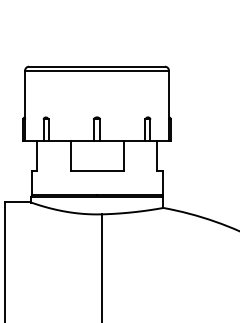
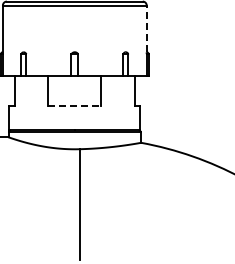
line: (168, 93) -> (146, 28), solid -> dashed
line: (97, 171) -> (75, 106), solid -> dashed

